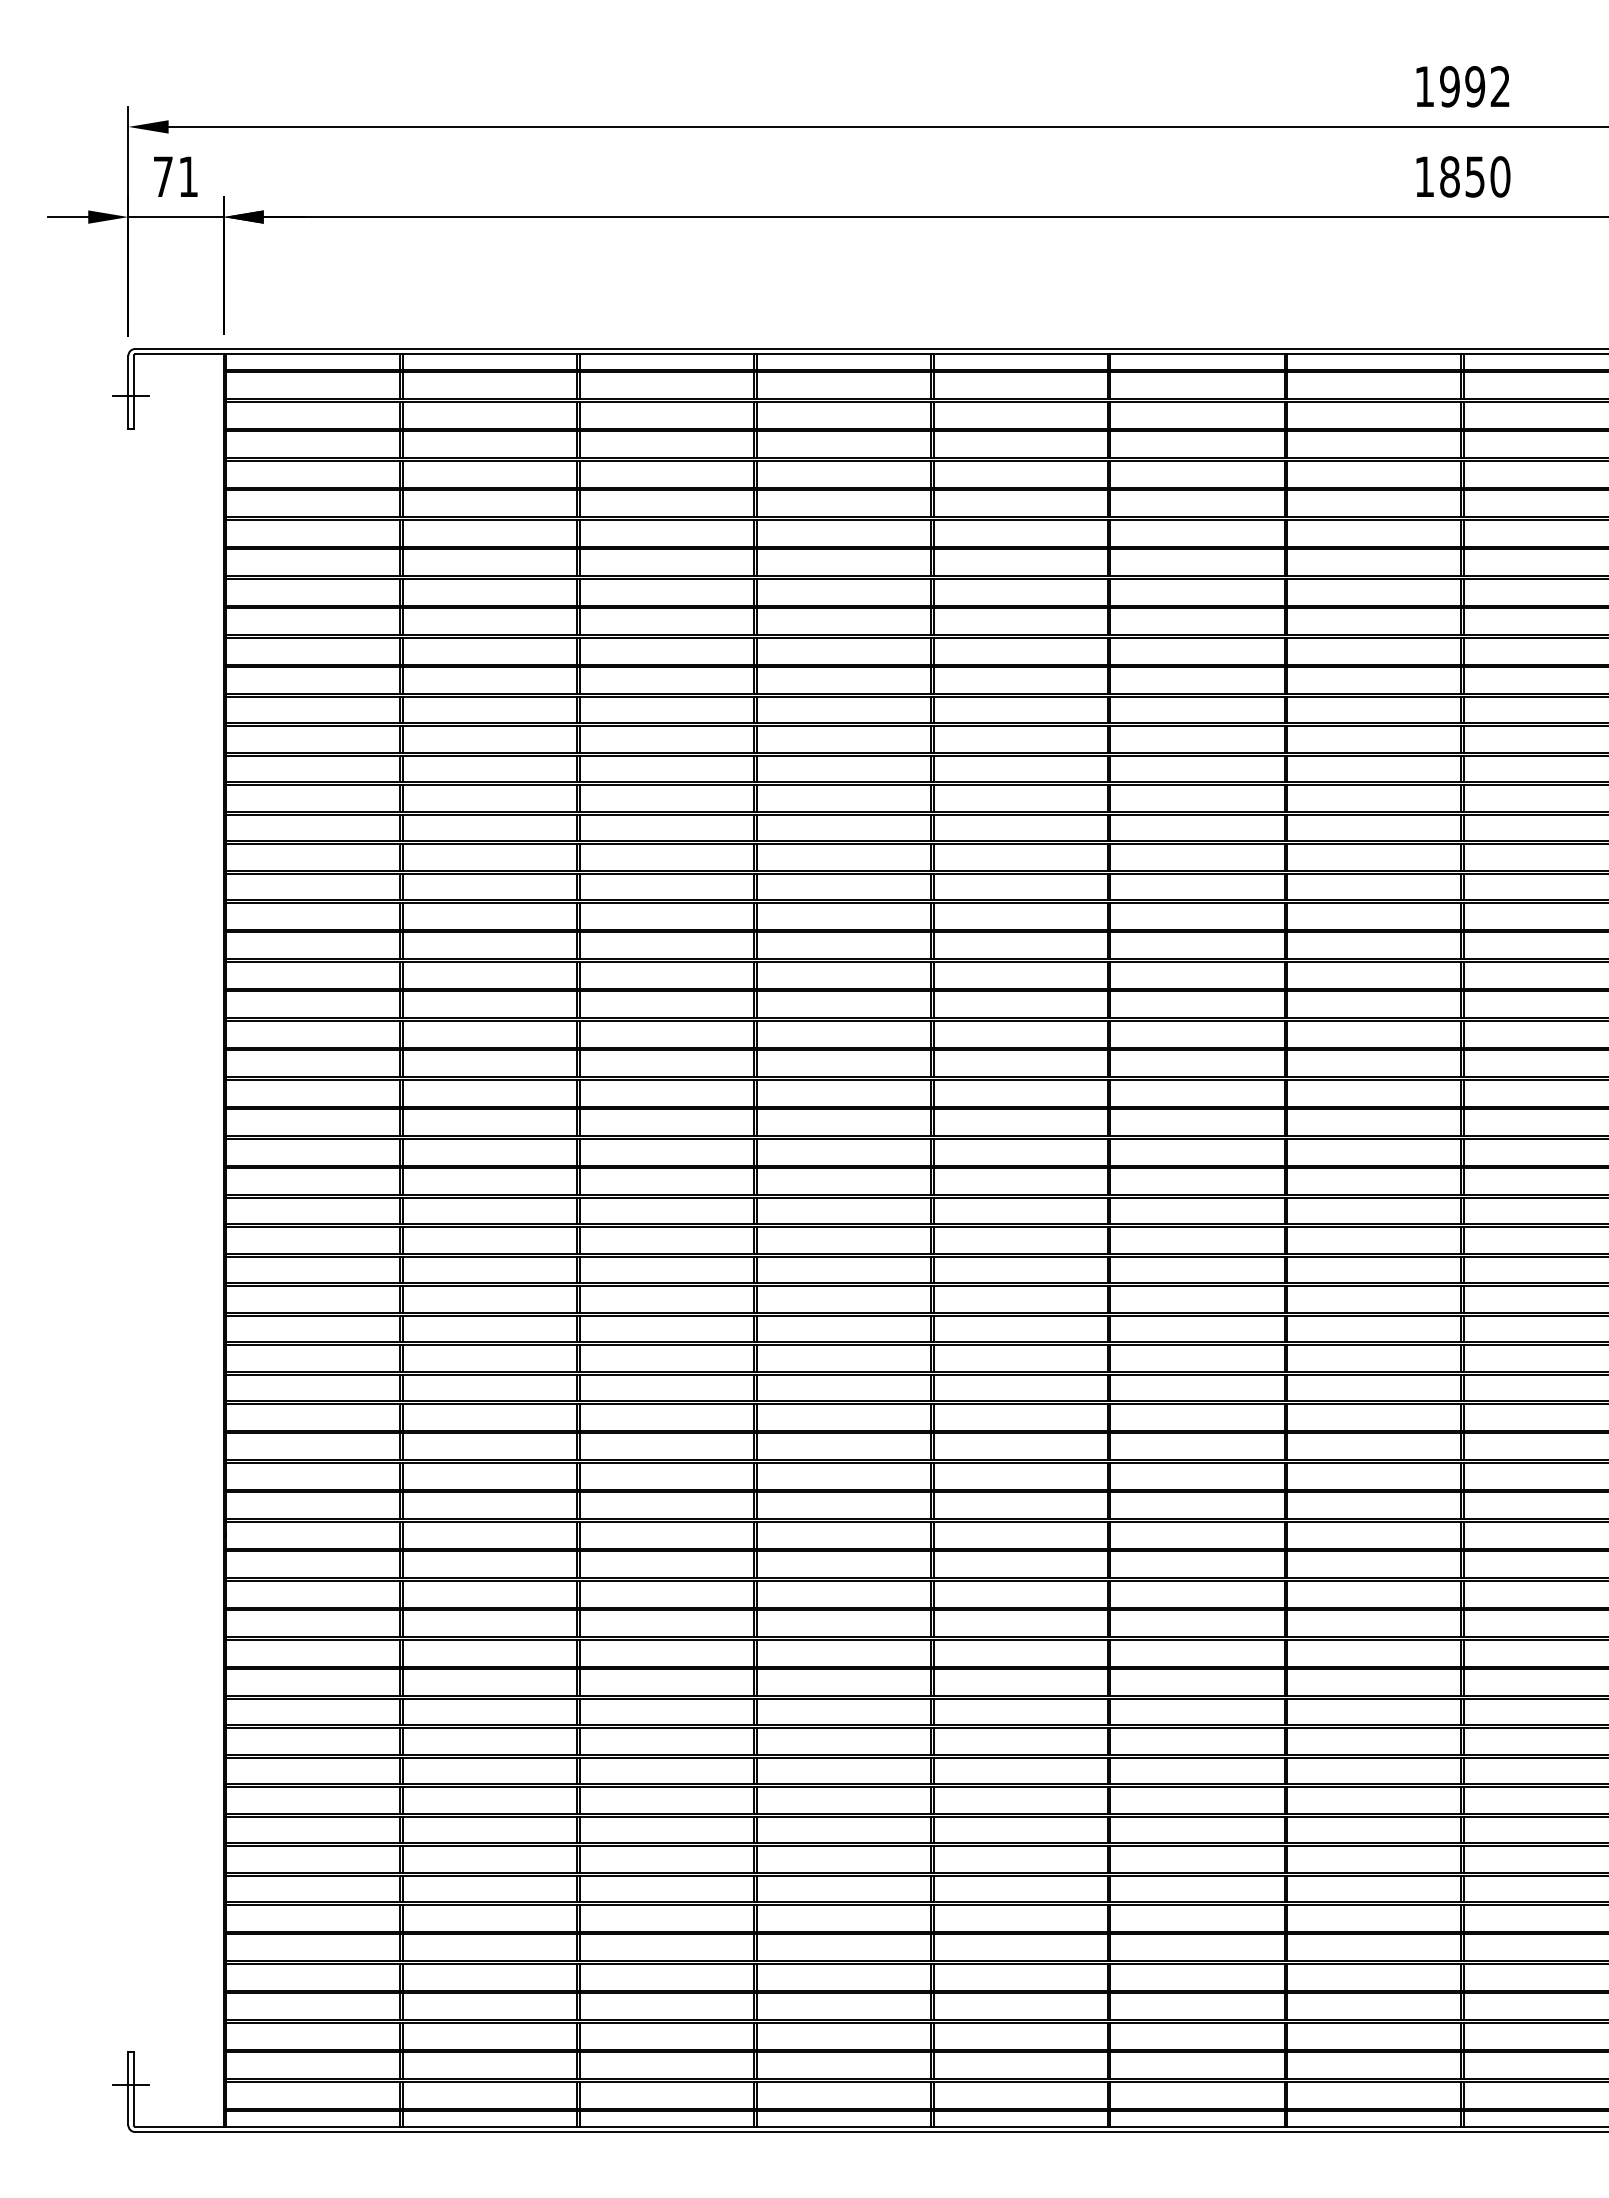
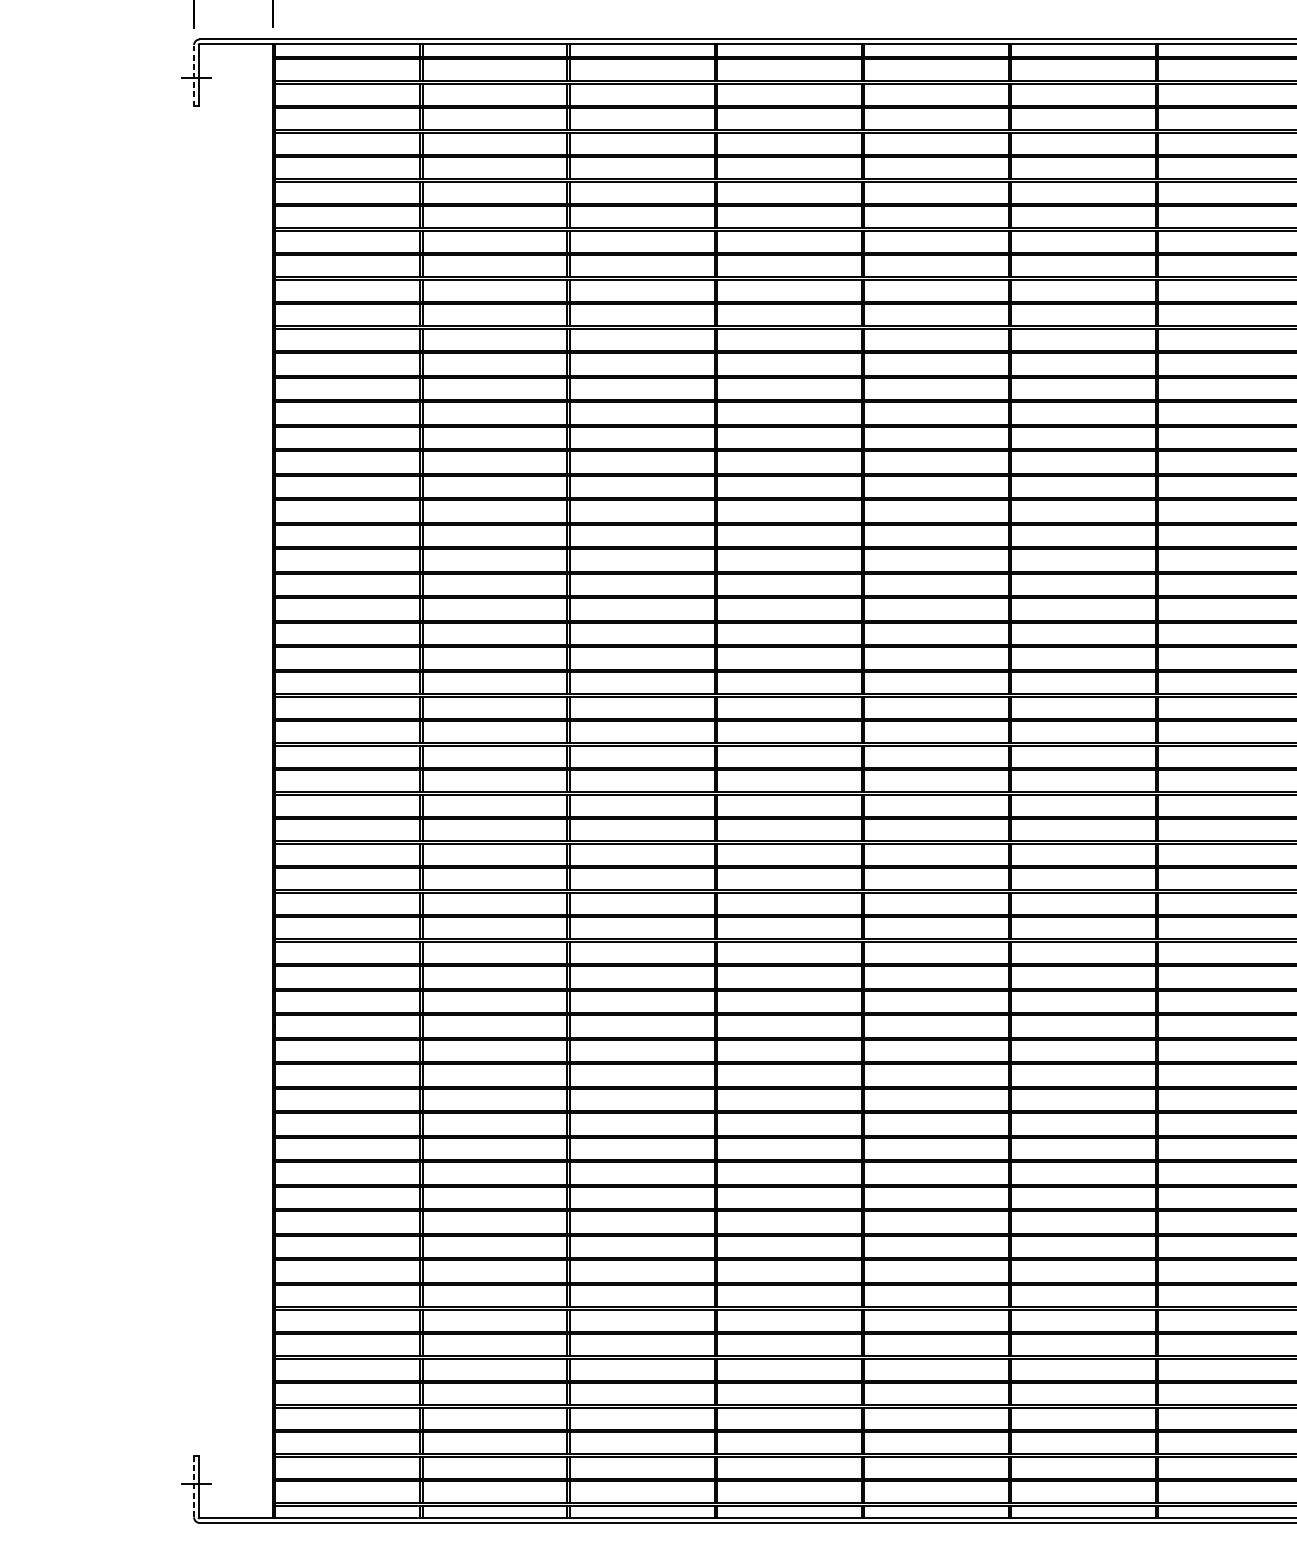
line: (128, 392) -> (194, 75), solid -> dashed
line: (128, 2088) -> (194, 1486), solid -> dashed

